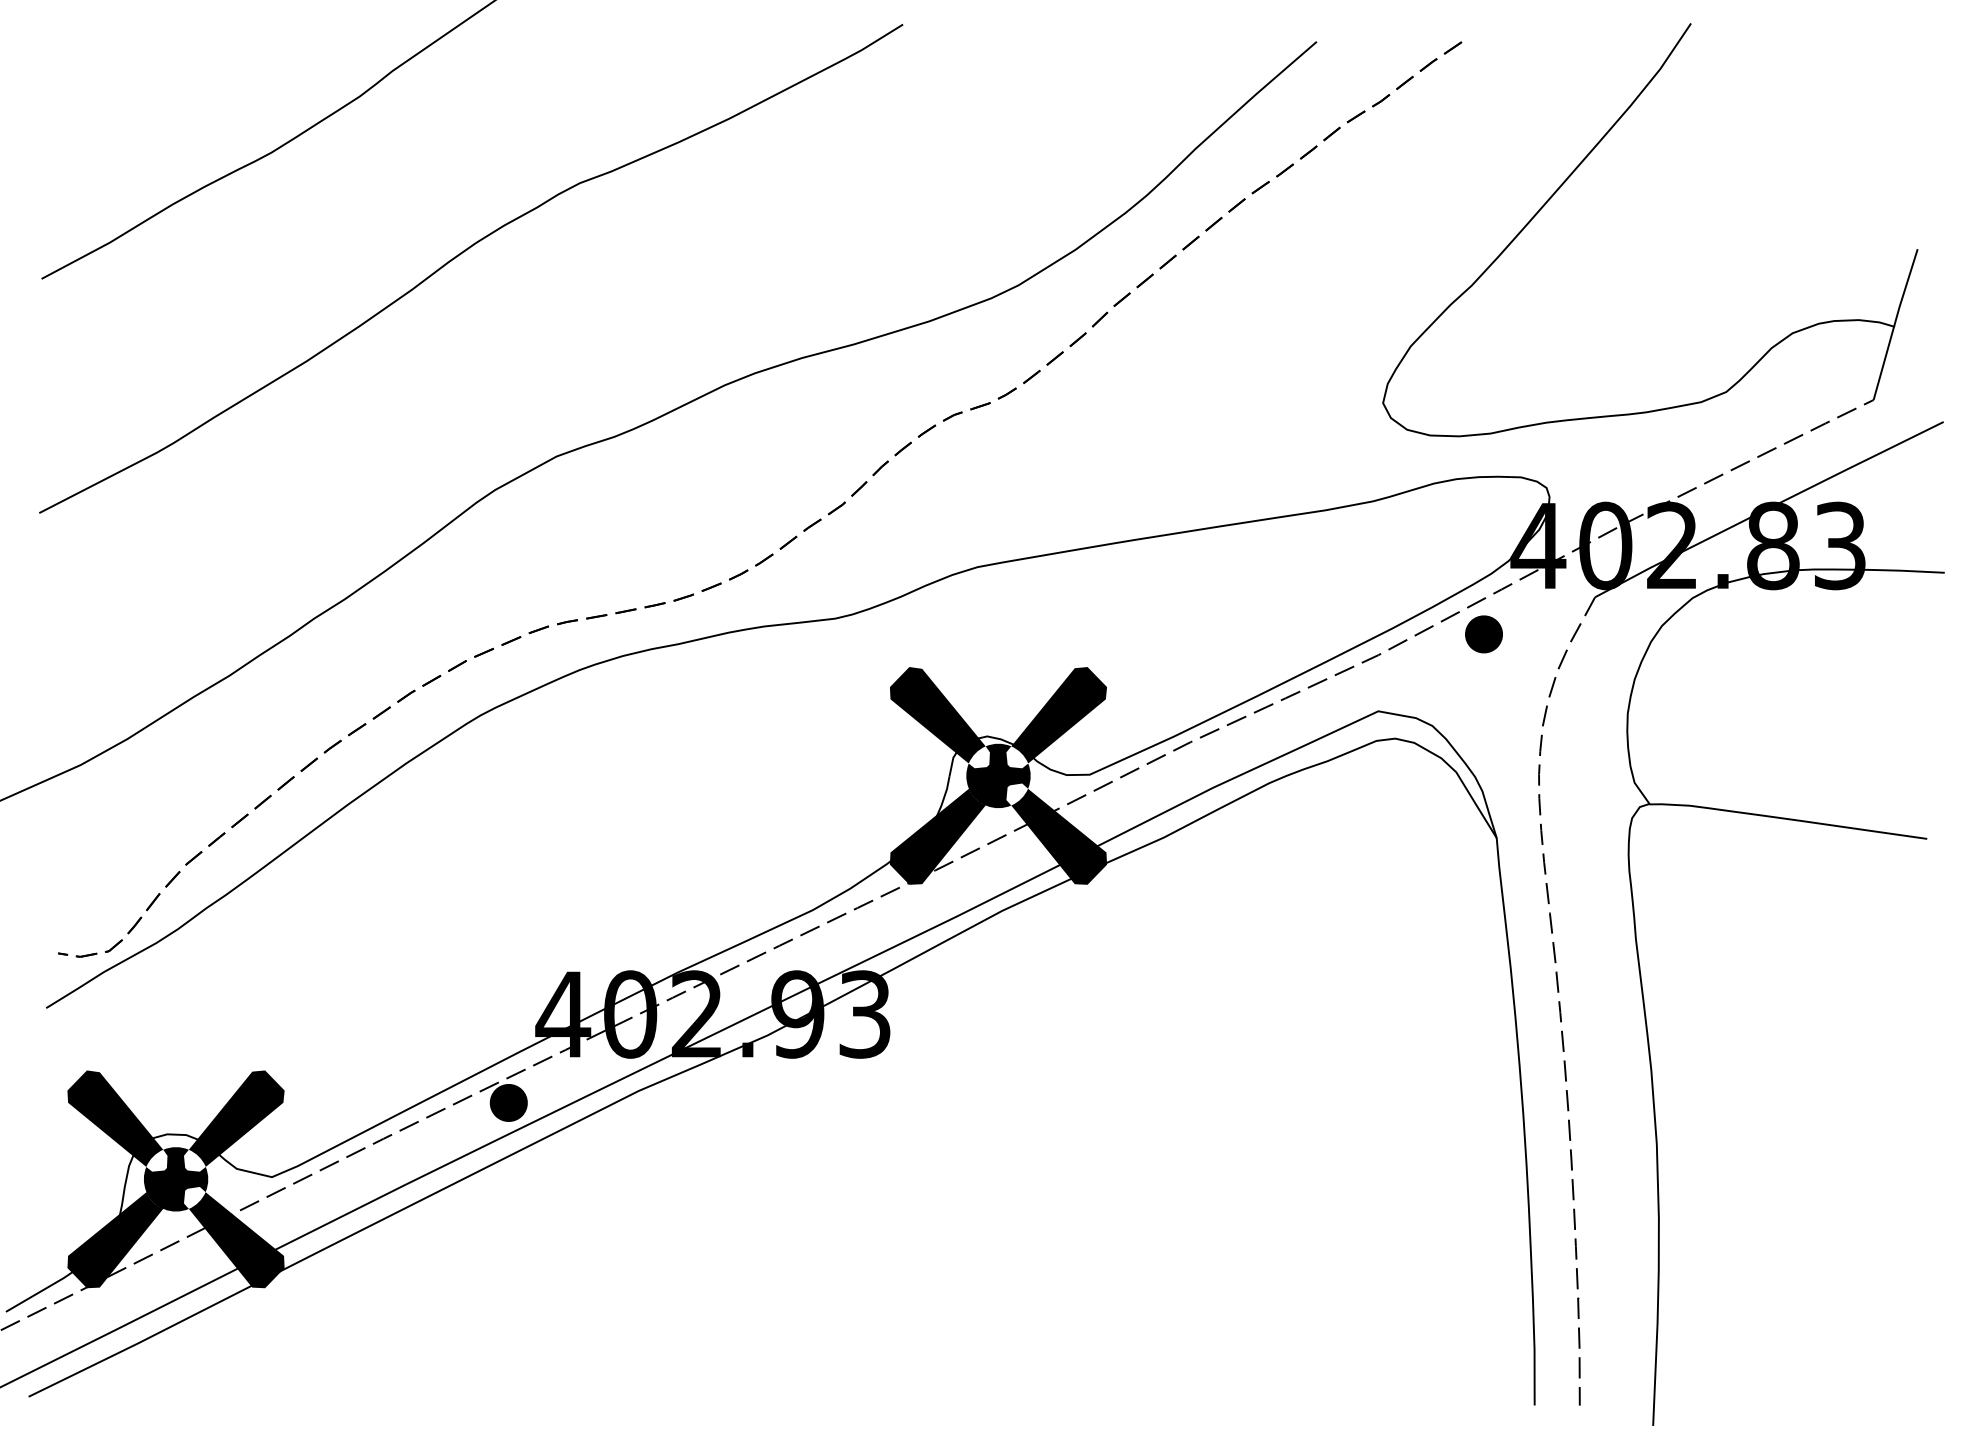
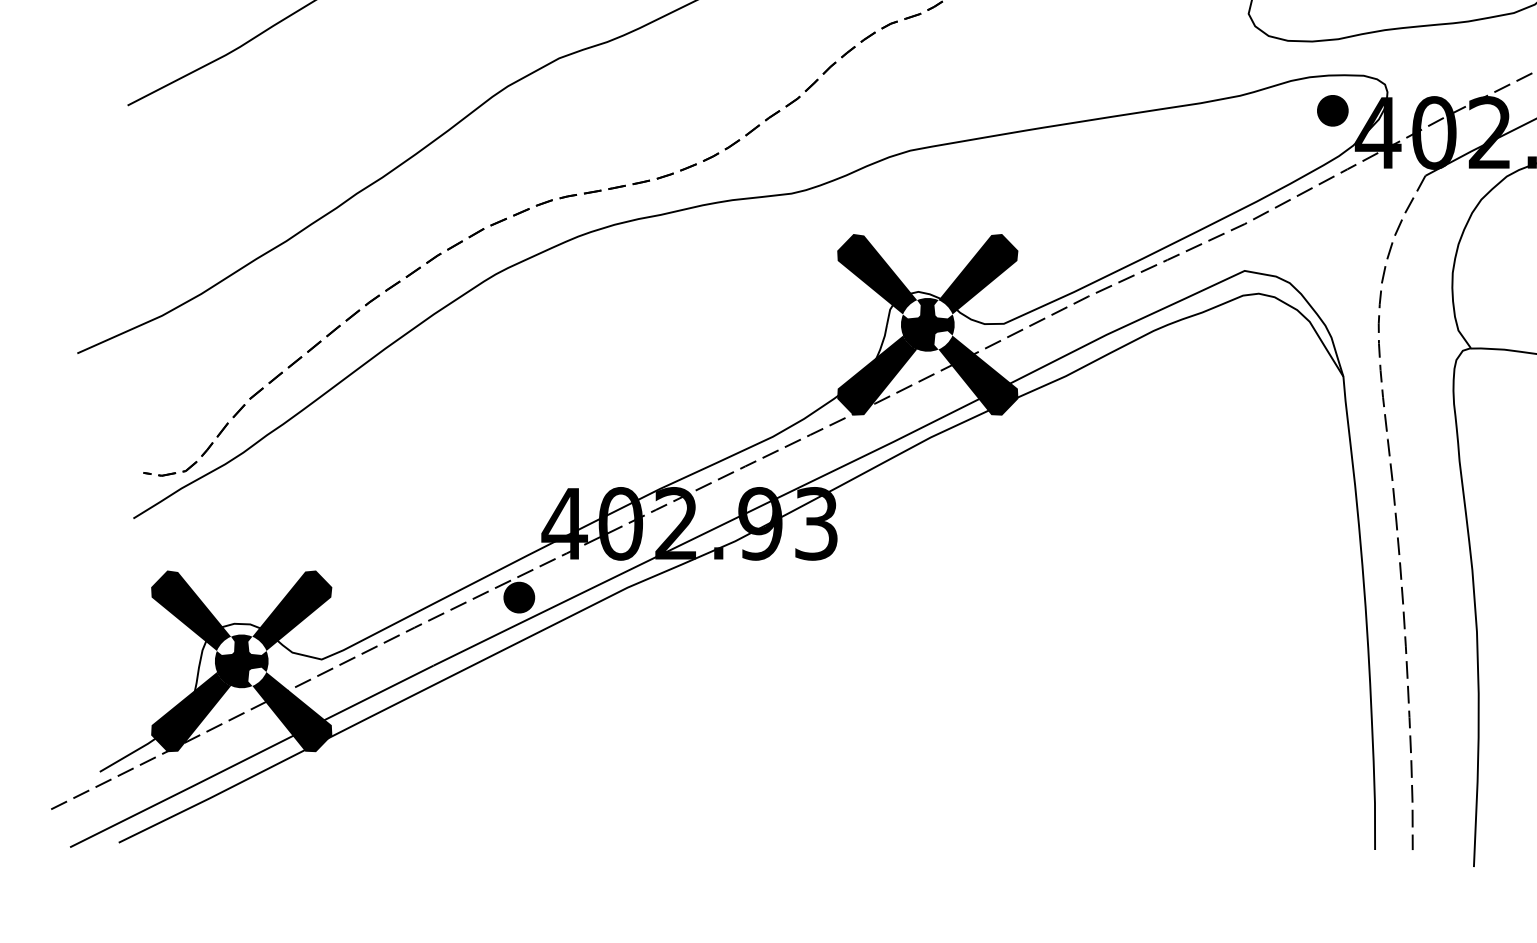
part: (1483, 634) -> (1332, 110), moved

